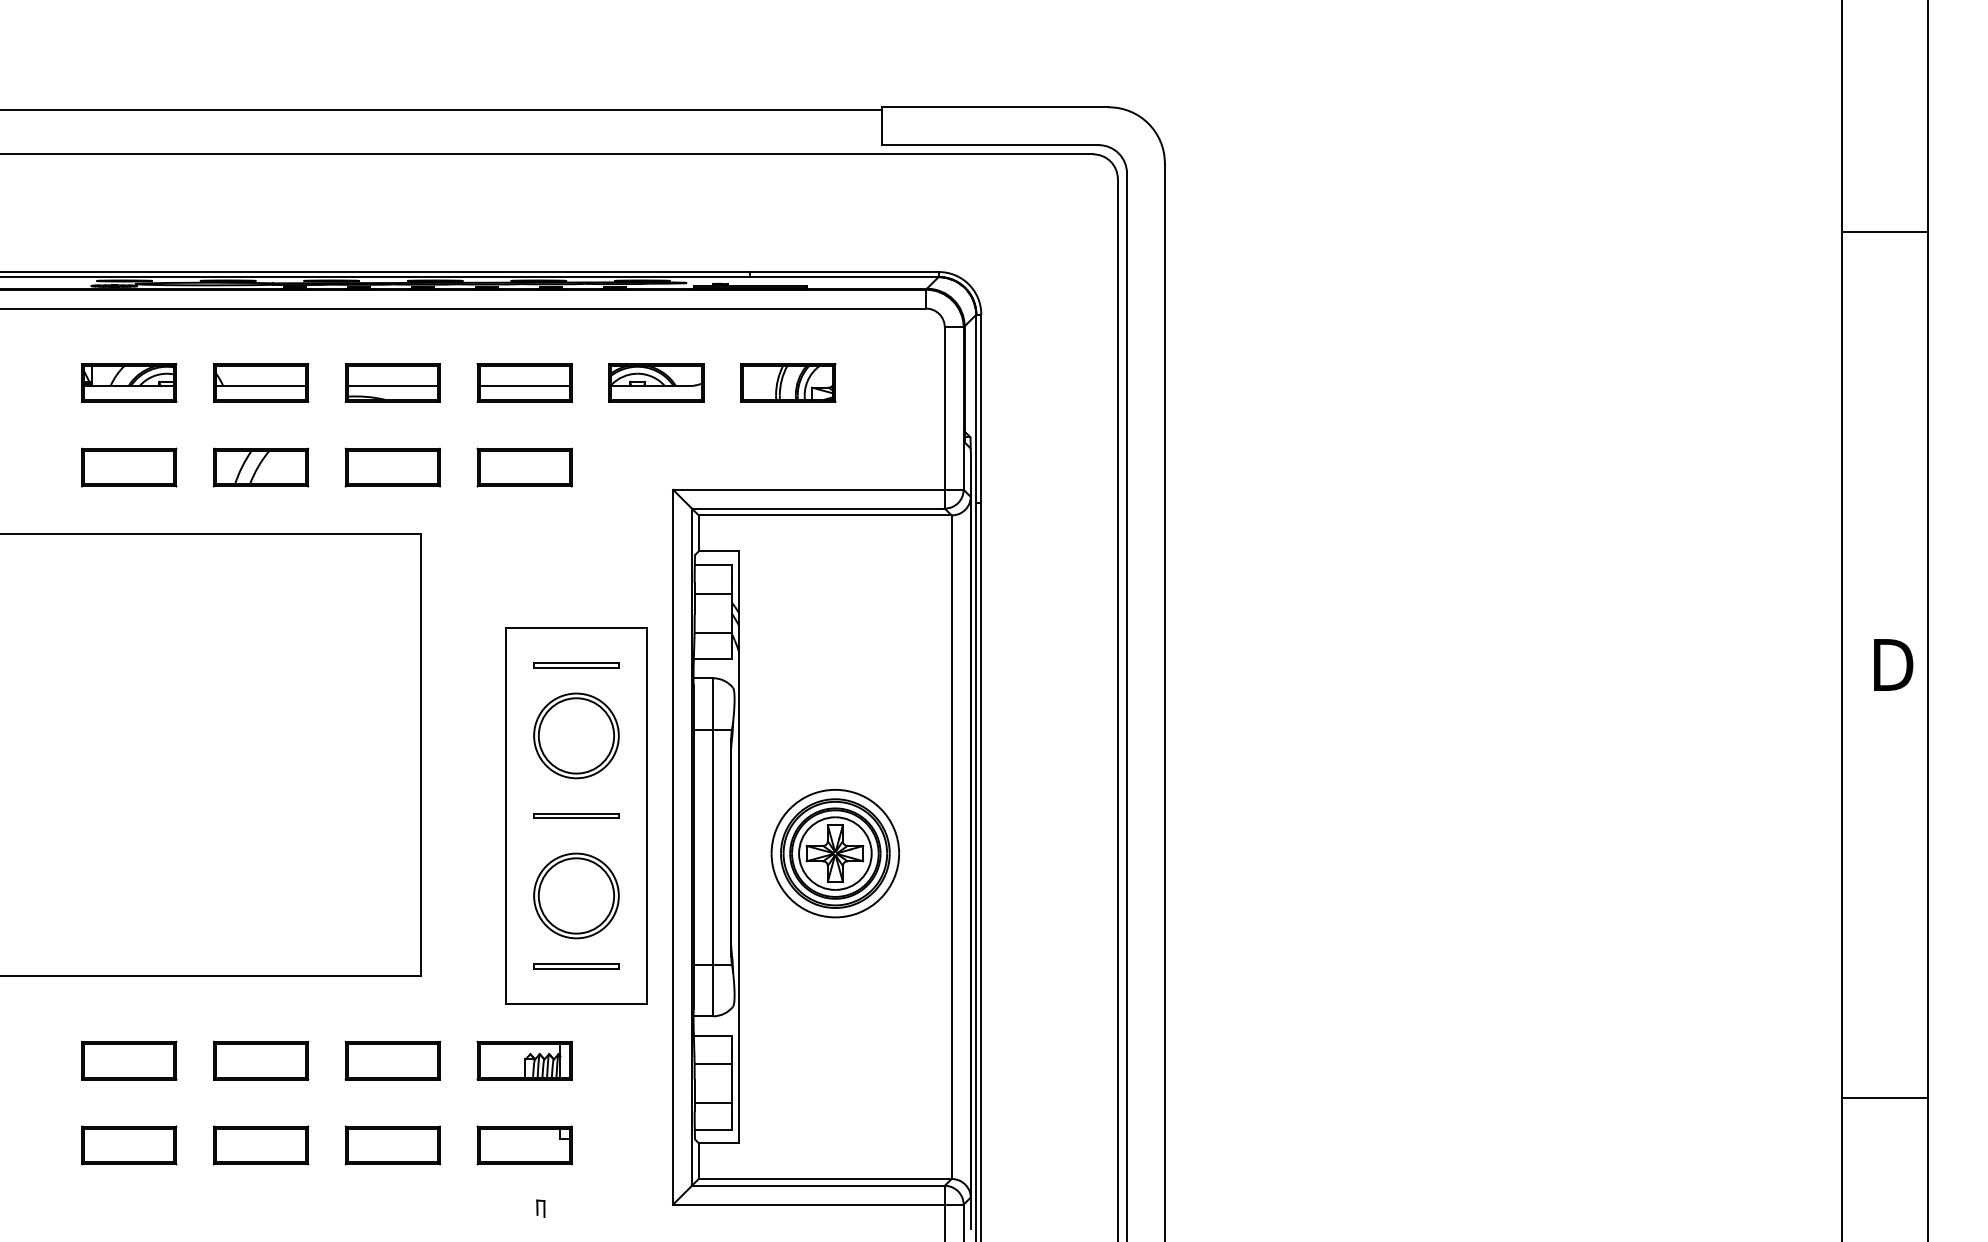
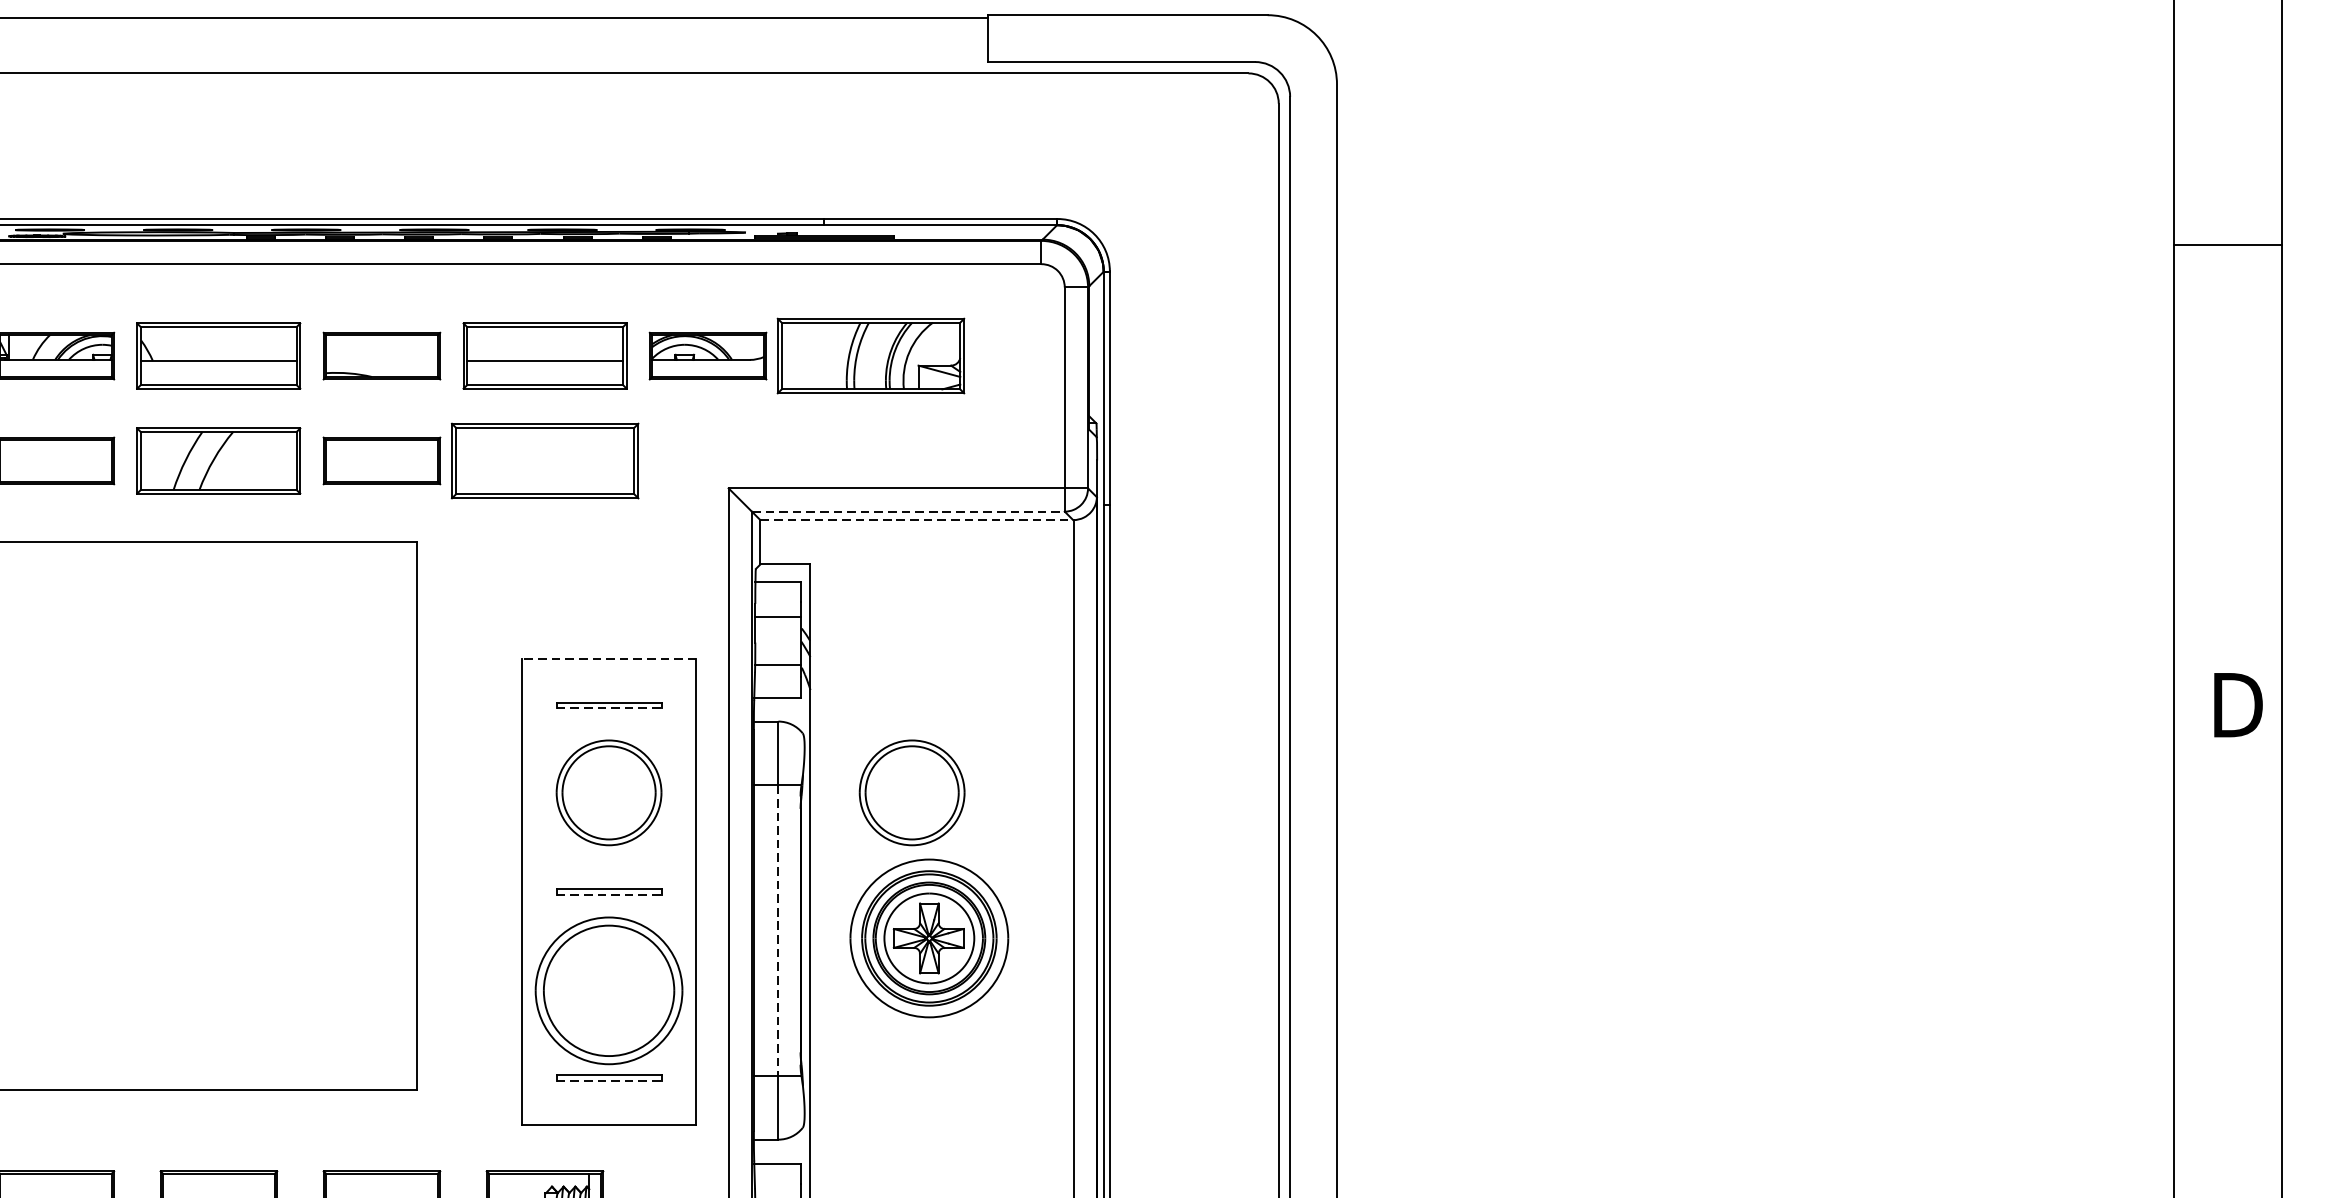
line: (1884, 231) -> (2227, 244), moved
part: (261, 382) -> (219, 355), size x1.4
part: (524, 382) -> (544, 355), size x1.4
part: (788, 382) -> (871, 355), size x1.6
line: (392, 385) -> (381, 359), removed
part: (261, 467) -> (219, 460), size x1.4
part: (524, 467) -> (544, 460), size x1.6
line: (818, 508) -> (908, 511), solid -> dashed
line: (825, 515) -> (917, 520), solid -> dashed
line: (576, 627) -> (609, 658), solid -> dashed
line: (576, 667) -> (609, 708), solid -> dashed
part: (821, 735) -> (912, 792), added
line: (576, 818) -> (609, 895), solid -> dashed
line: (713, 847) -> (778, 930), solid -> dashed
part: (576, 895) -> (609, 990), size x1.4
line: (576, 968) -> (609, 1080), solid -> dashed

